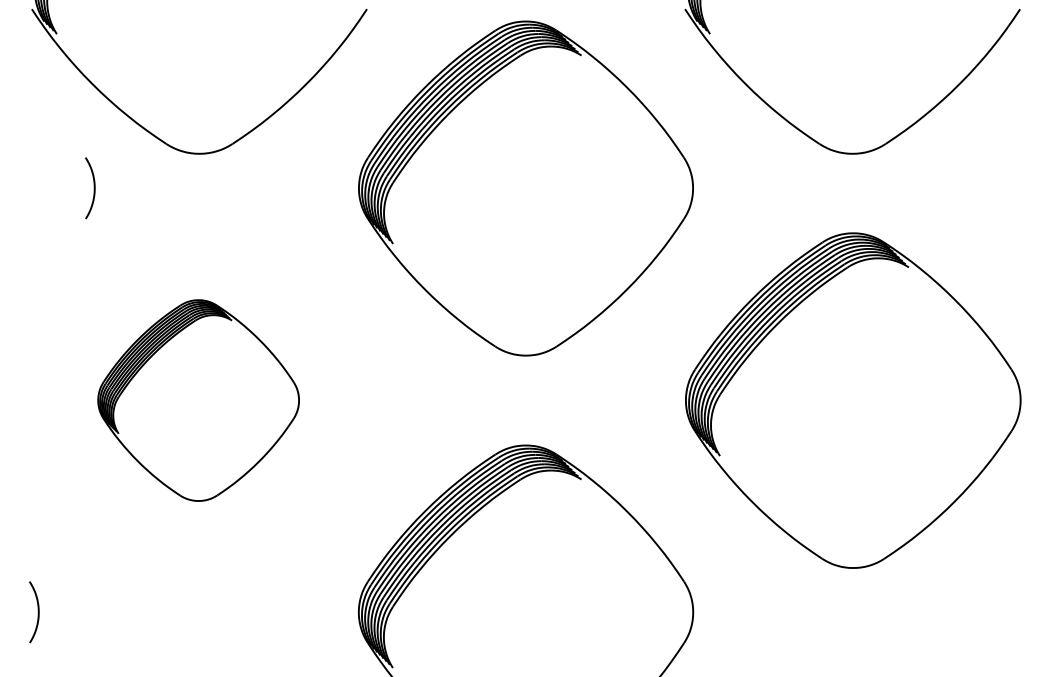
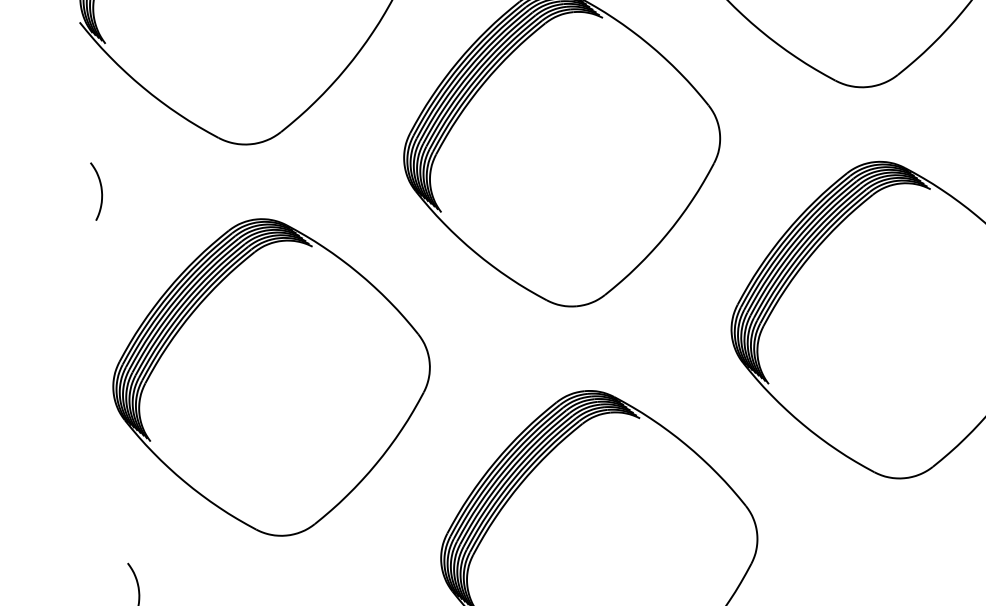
curve: (93, 188) -> (100, 191), moved
part: (198, 400) -> (271, 377), size x1.67

